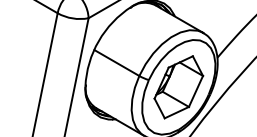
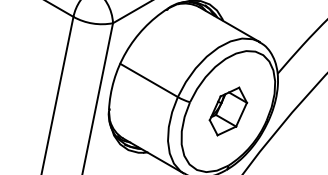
part: (178, 87) -> (228, 111), size x0.6

